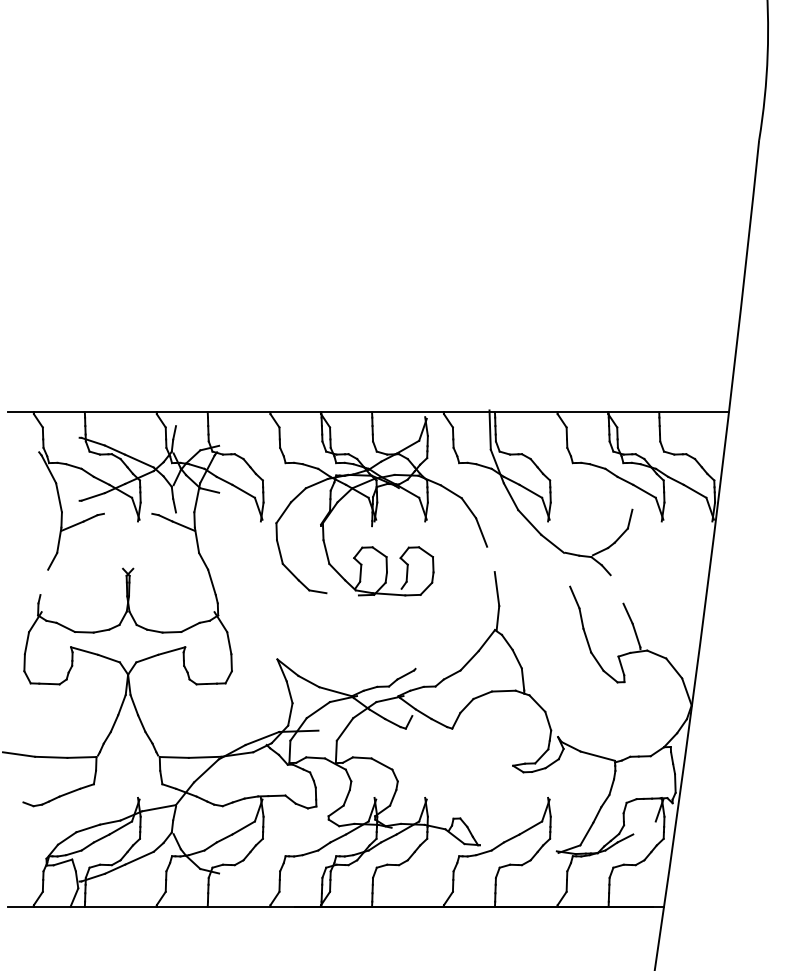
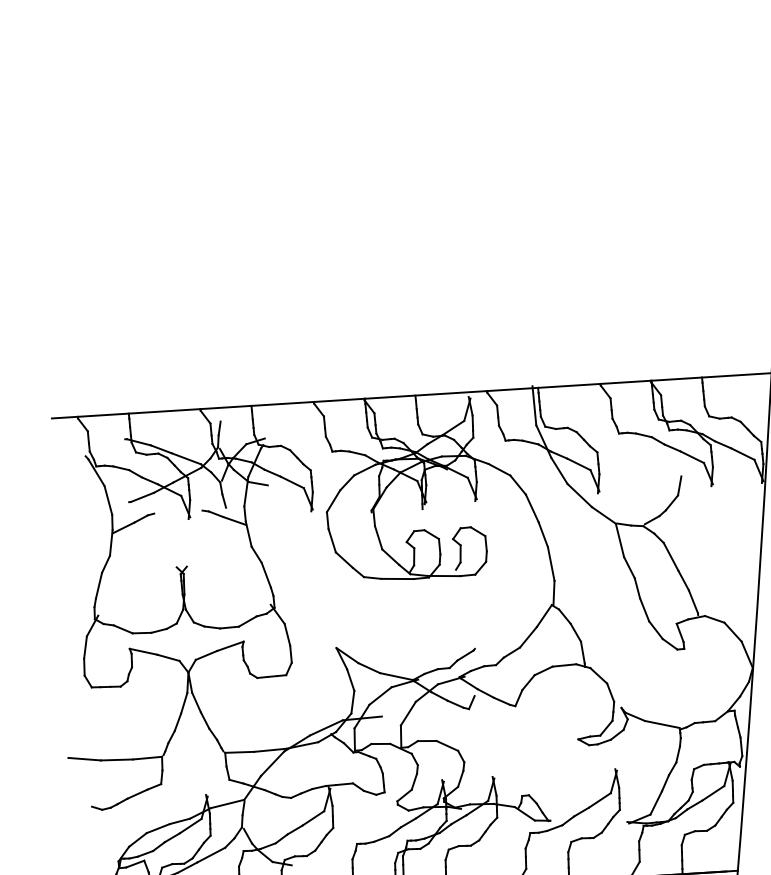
line: (490, 559) -> (542, 534), added
line: (567, 569) -> (620, 540), added
line: (44, 582) -> (99, 585), added
line: (616, 589) -> (670, 556), added
line: (342, 594) -> (397, 579), added
line: (644, 827) -> (713, 792), added

